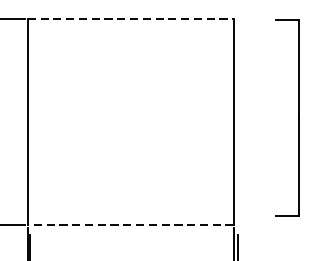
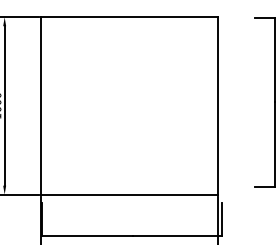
line: (130, 19) -> (129, 17), dashed -> solid
line: (130, 224) -> (129, 194), dashed -> solid

